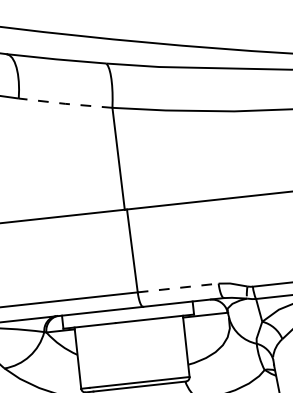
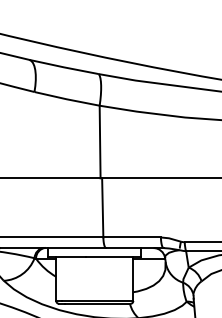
line: (64, 104) -> (66, 99), dashed -> solid
line: (178, 287) -> (132, 237), dashed -> solid

